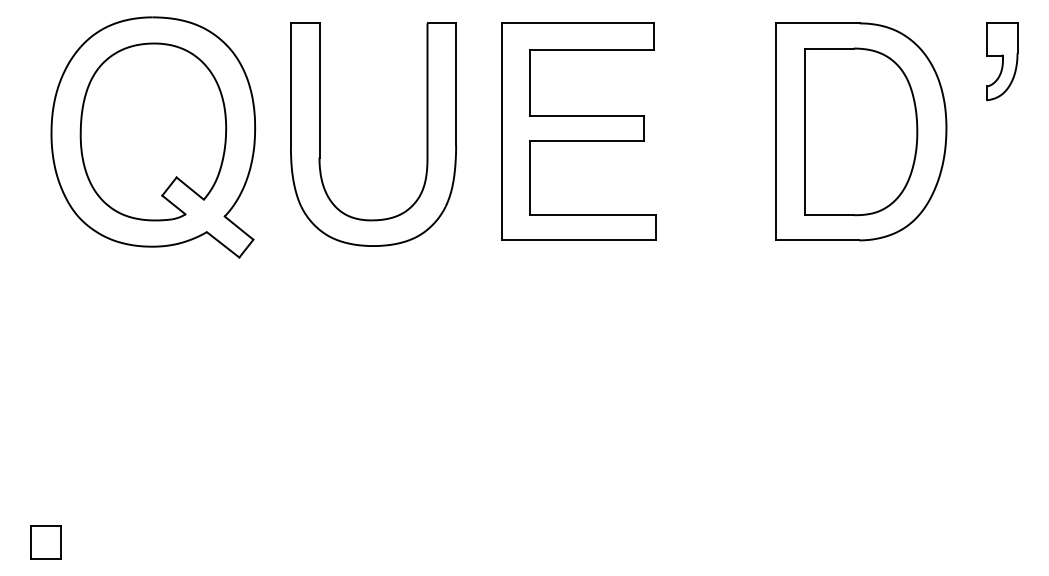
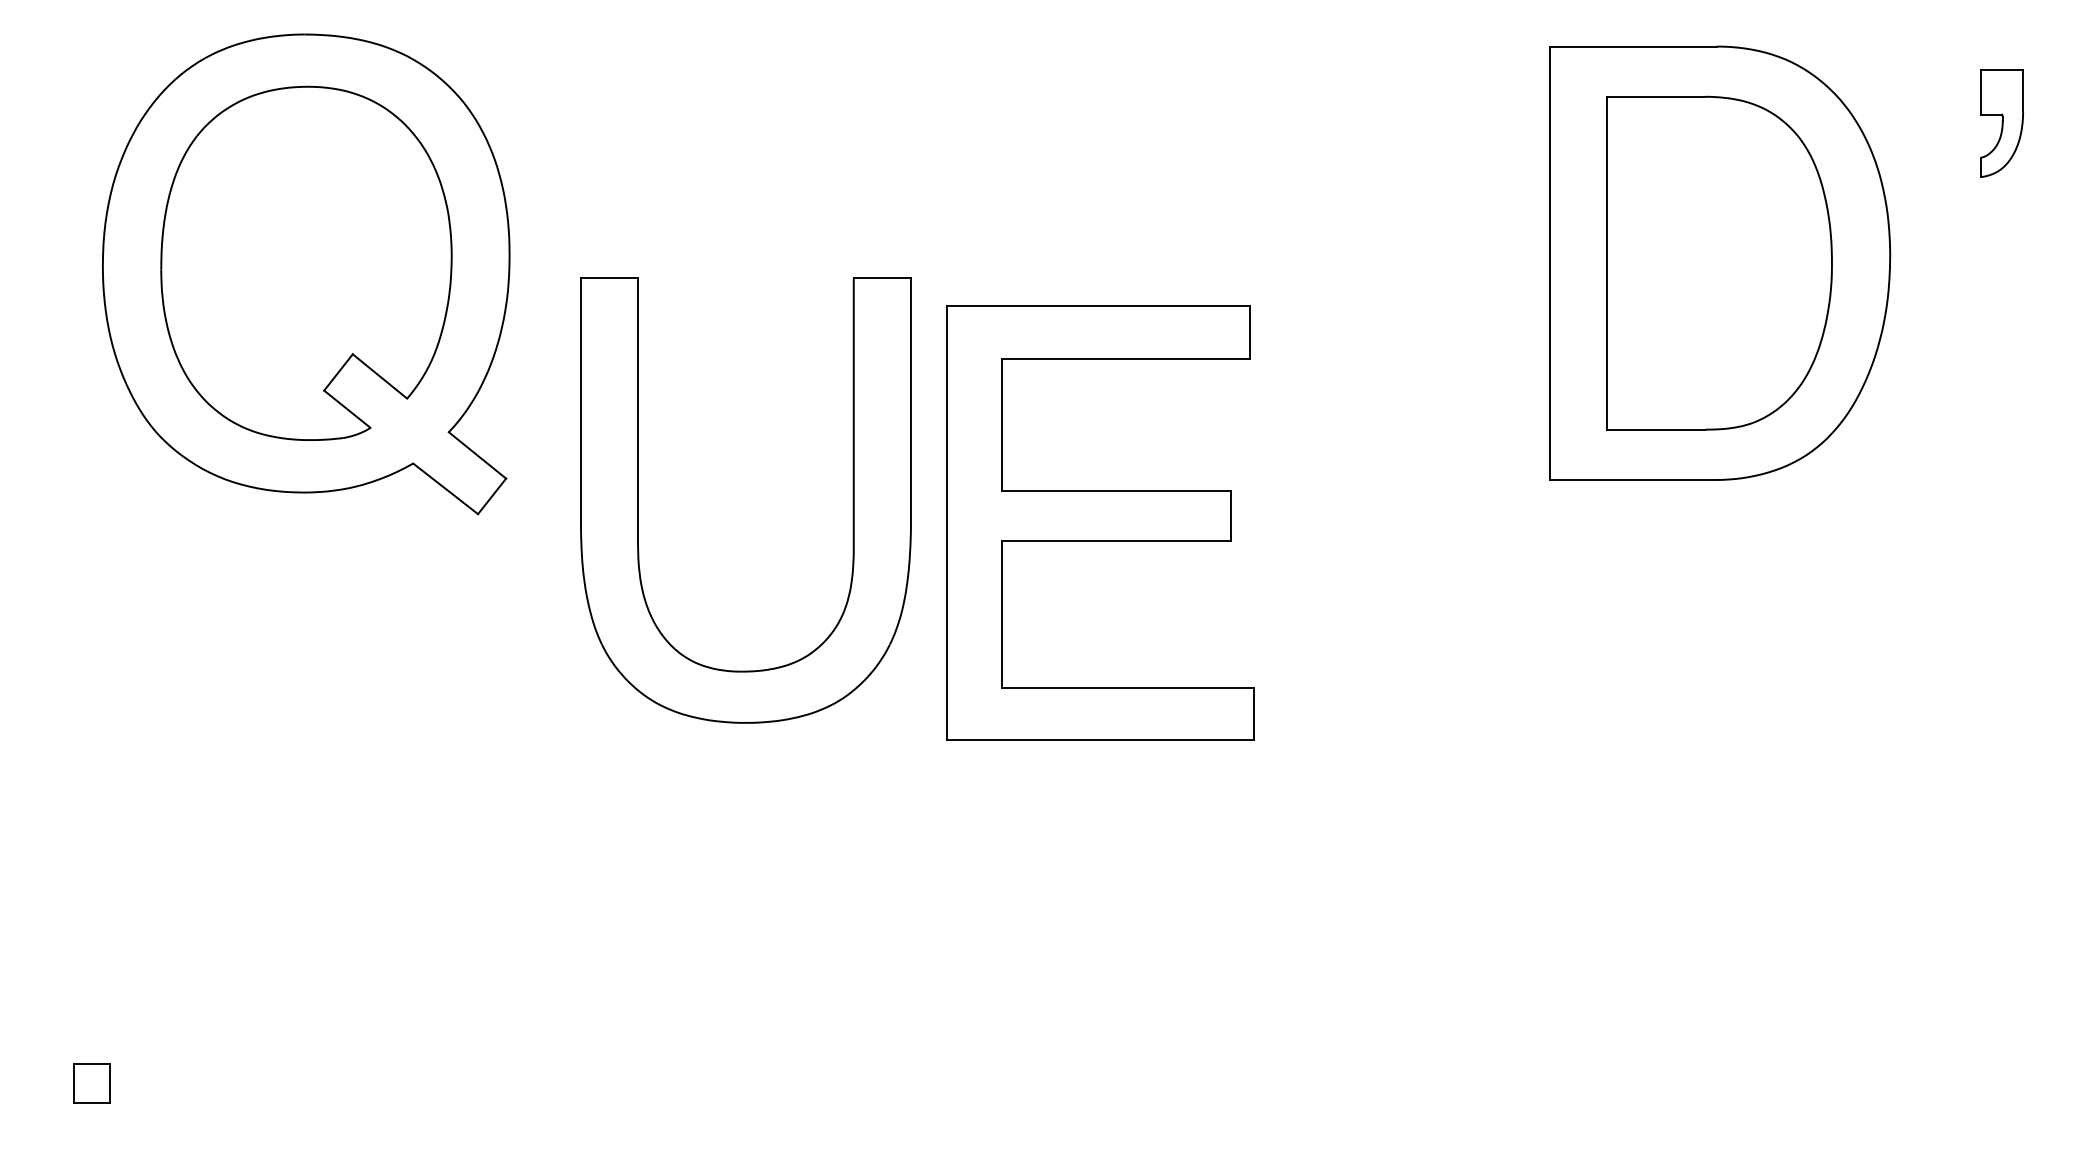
part: (1002, 61) -> (2002, 122), size x0.7
part: (578, 131) -> (1099, 522), moved
part: (320, 134) -> (640, 500), moved
part: (45, 542) -> (90, 1083), size x0.6

